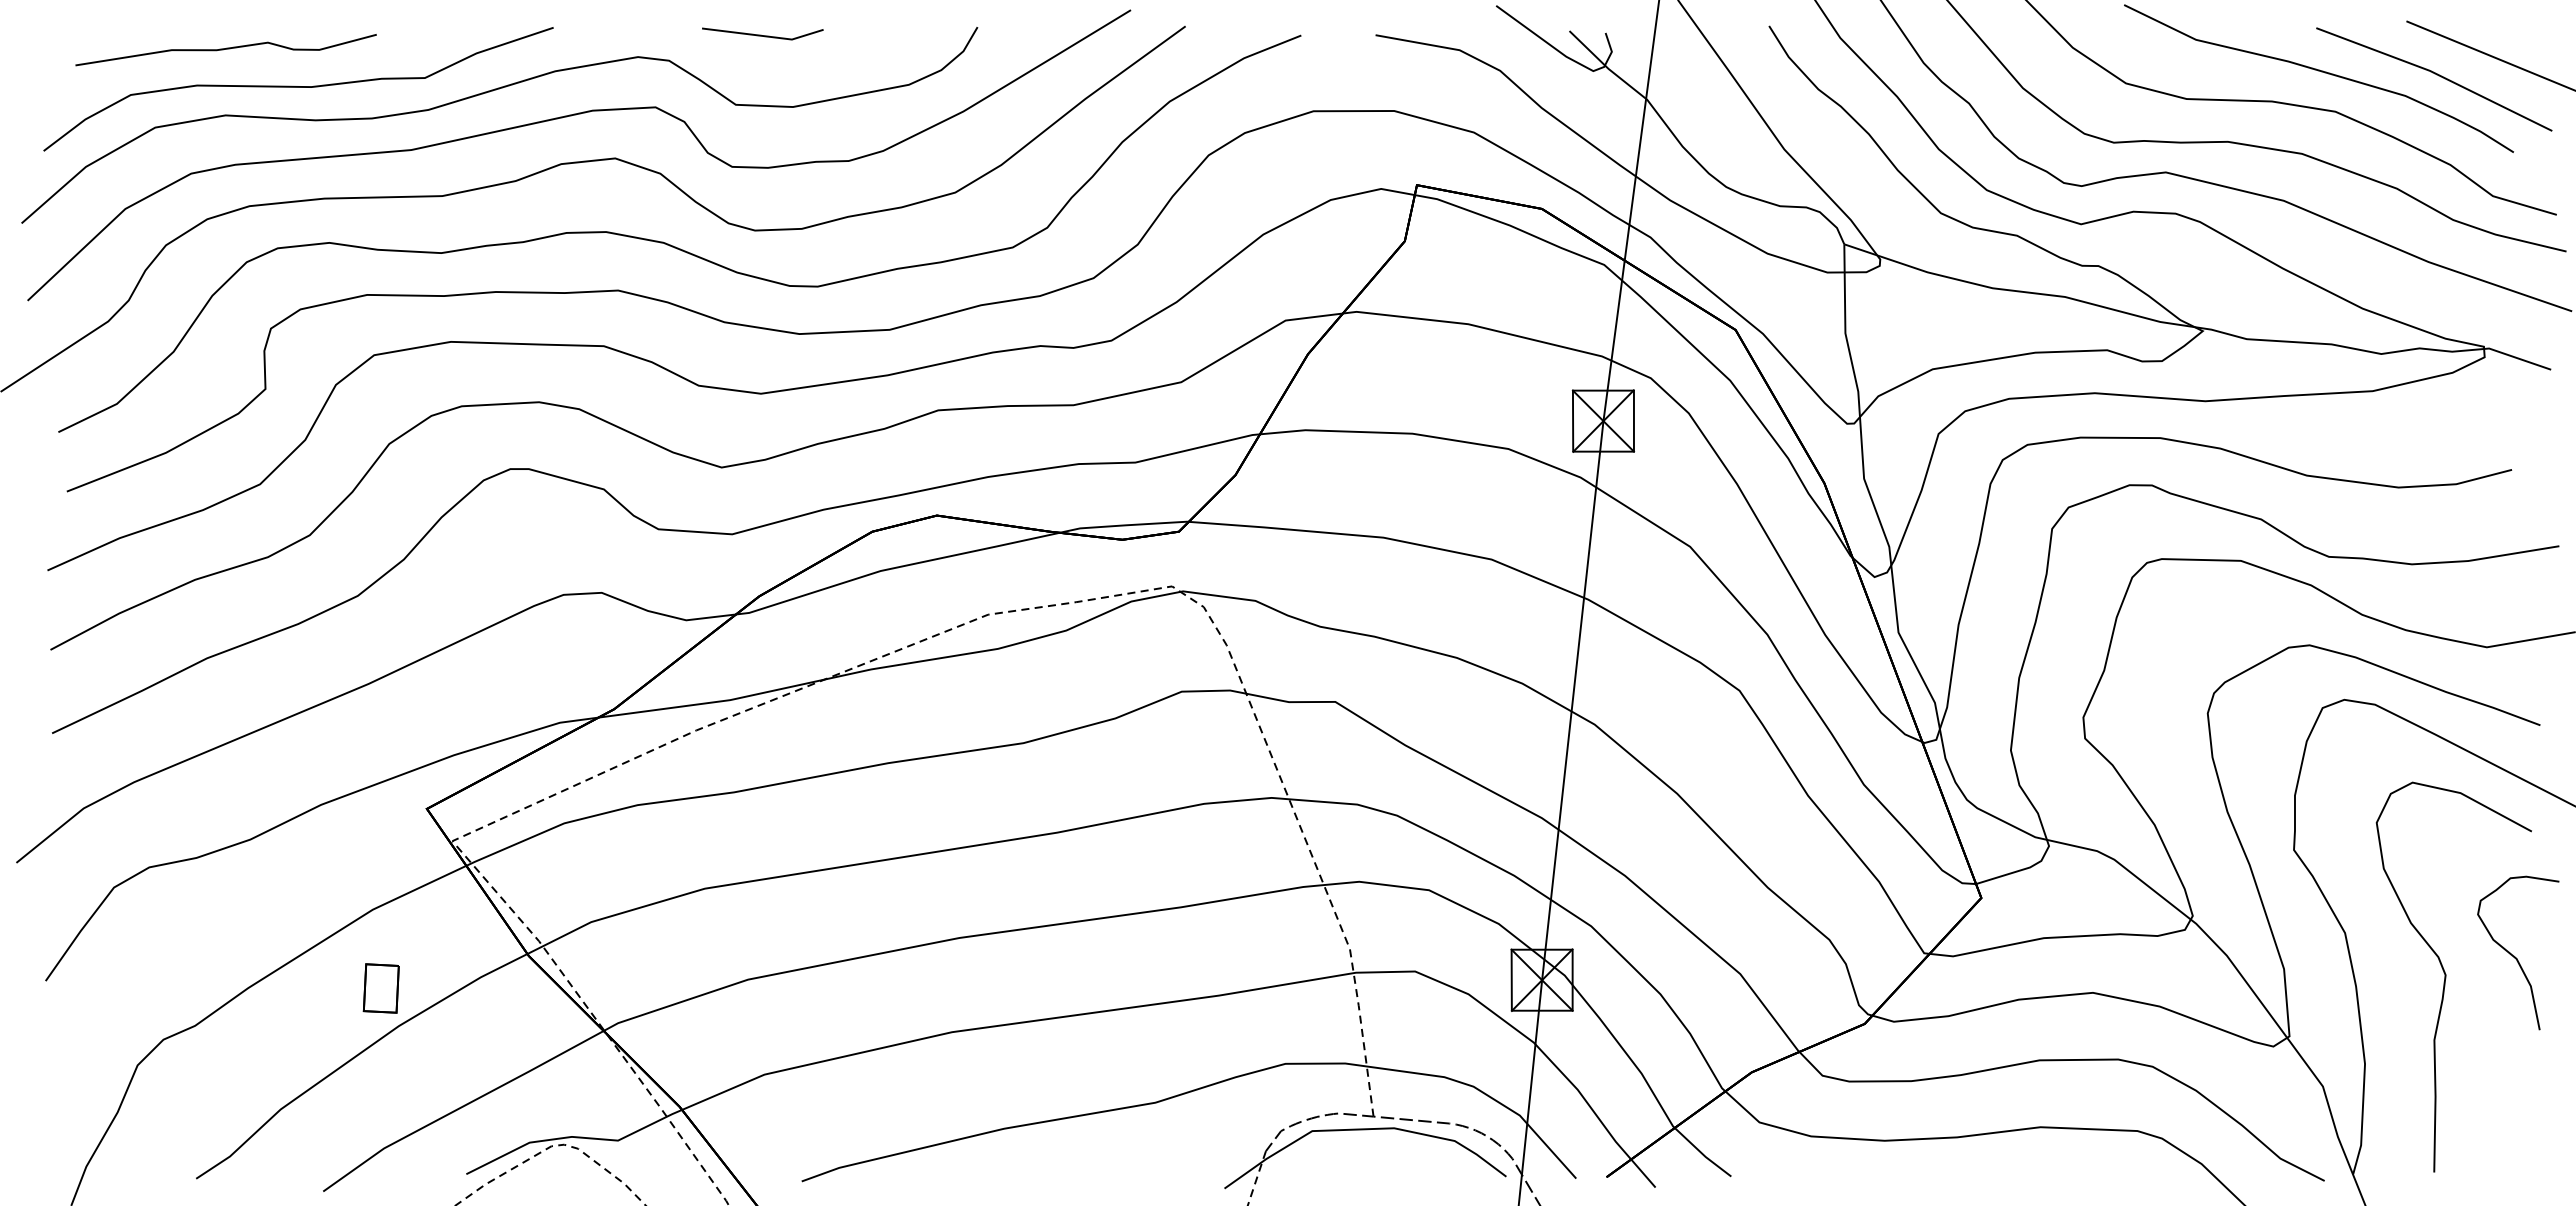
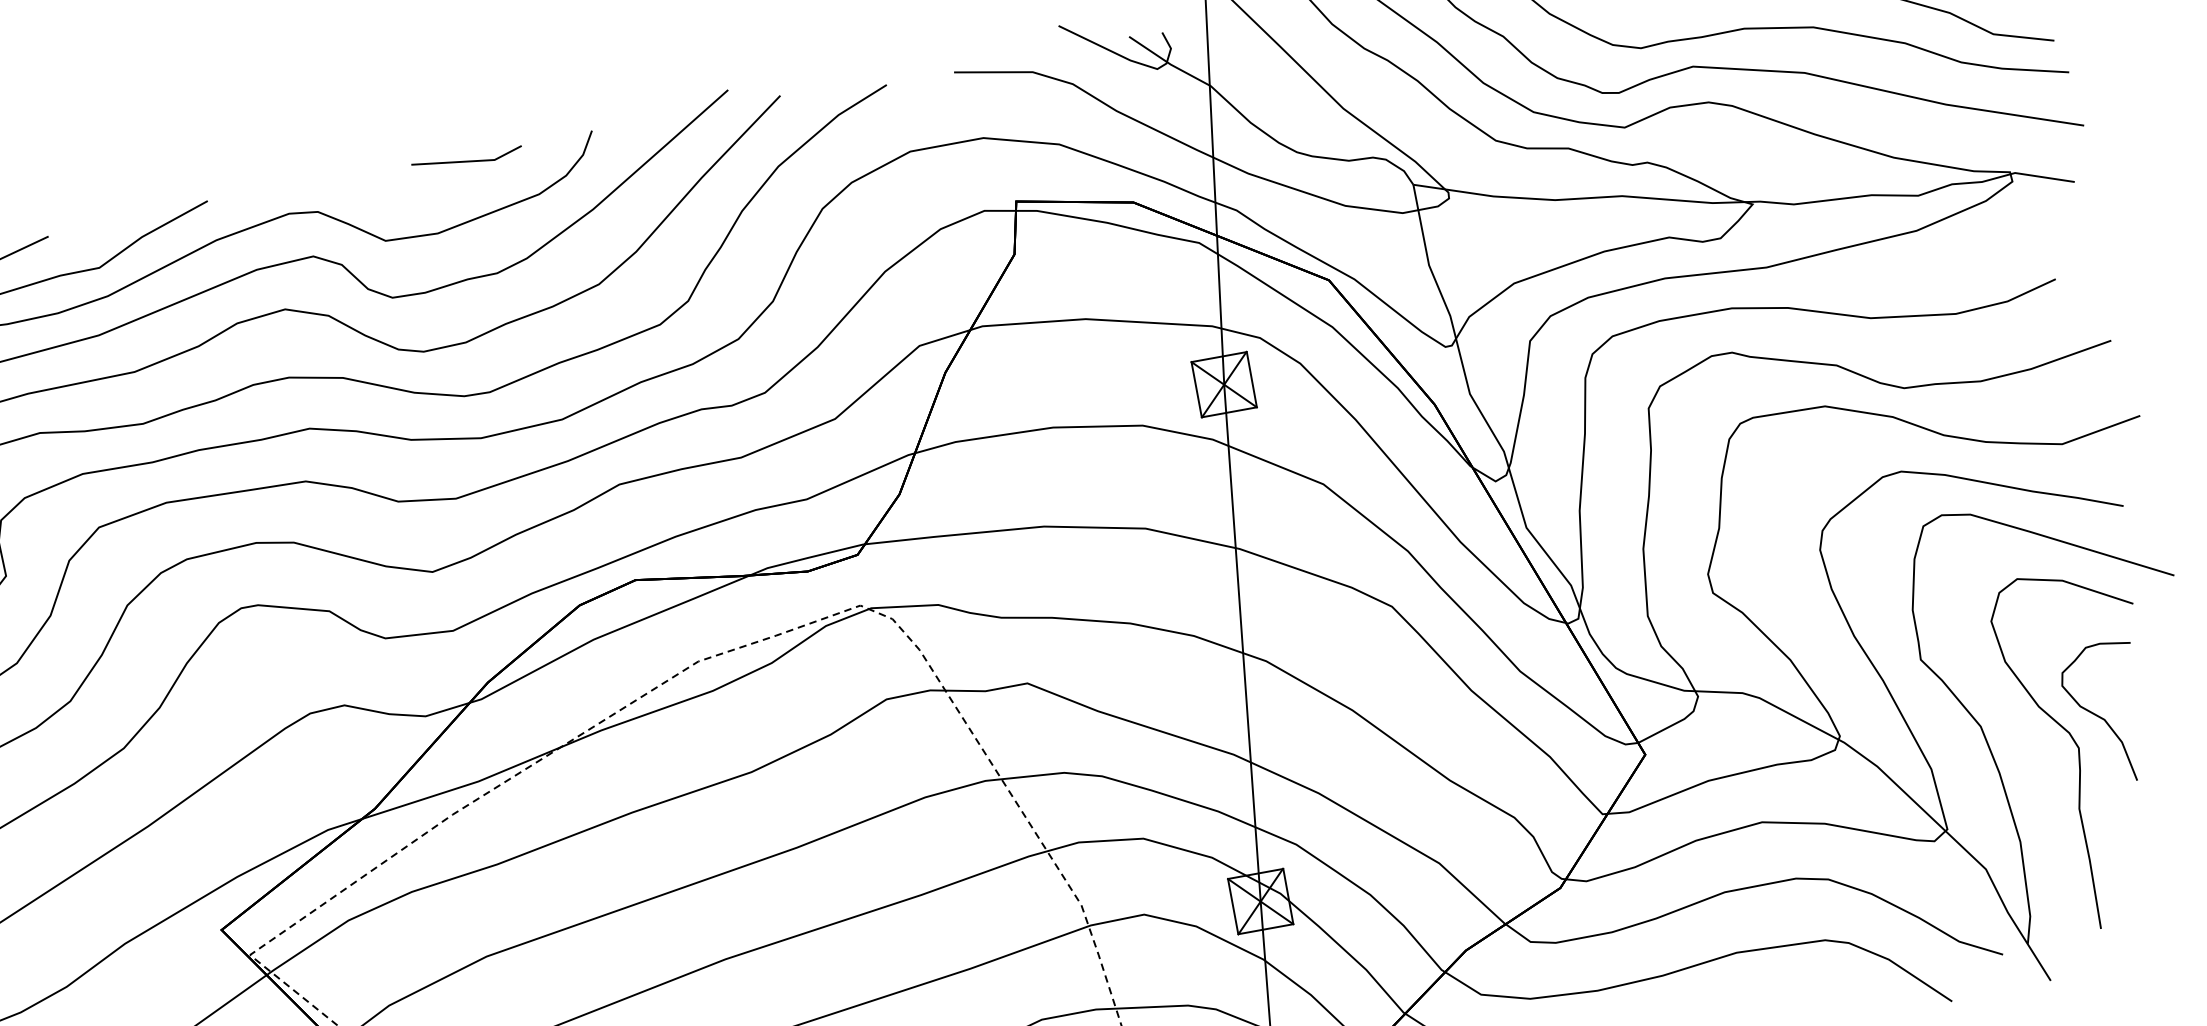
line: (761, 34) -> (466, 160), moved
curve: (2514, 955) -> (2102, 717), moved

